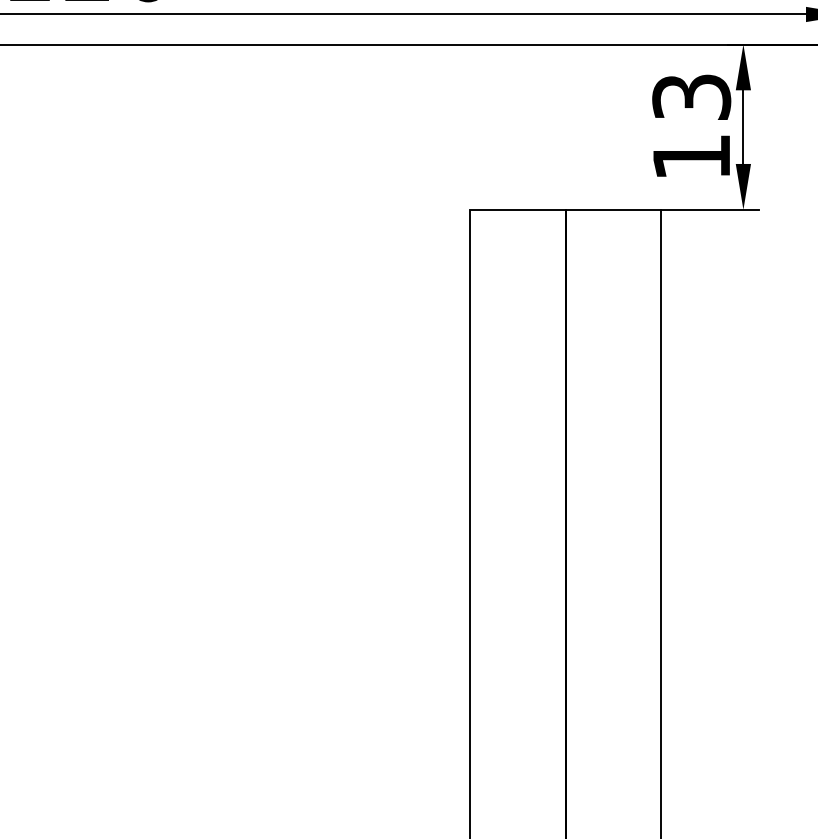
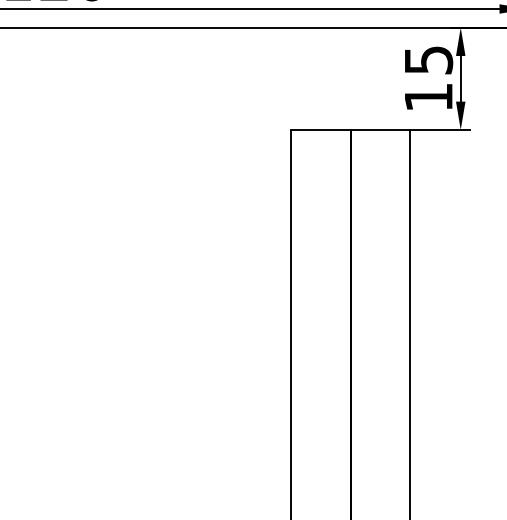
text: (691, 95) -> (428, 59), 13 -> 15

